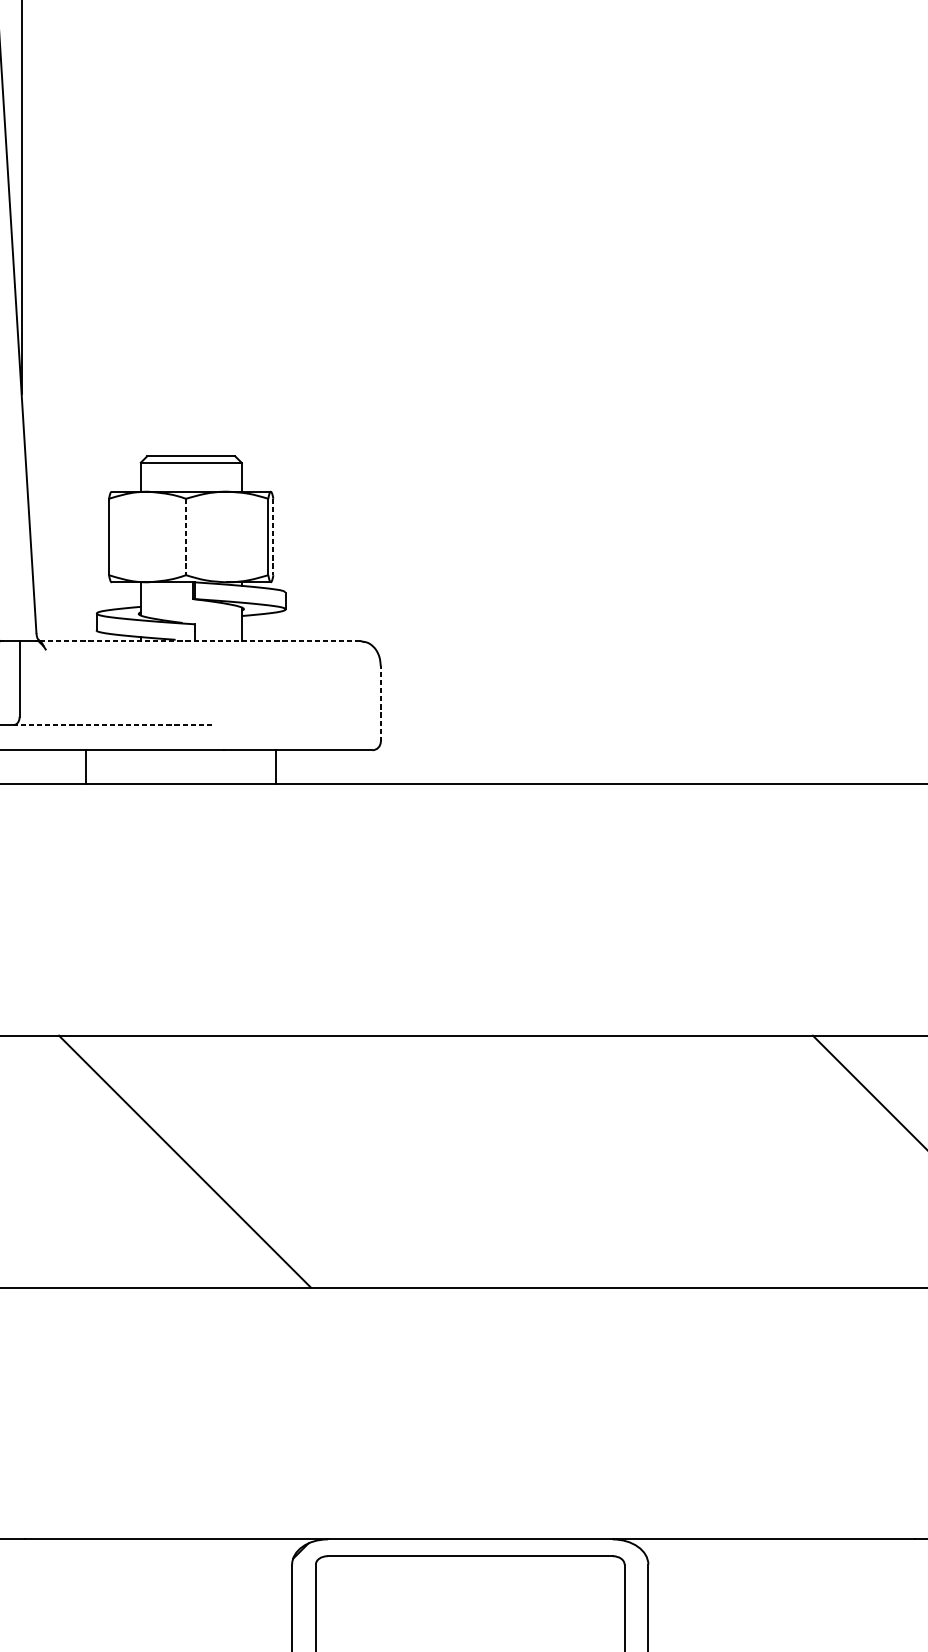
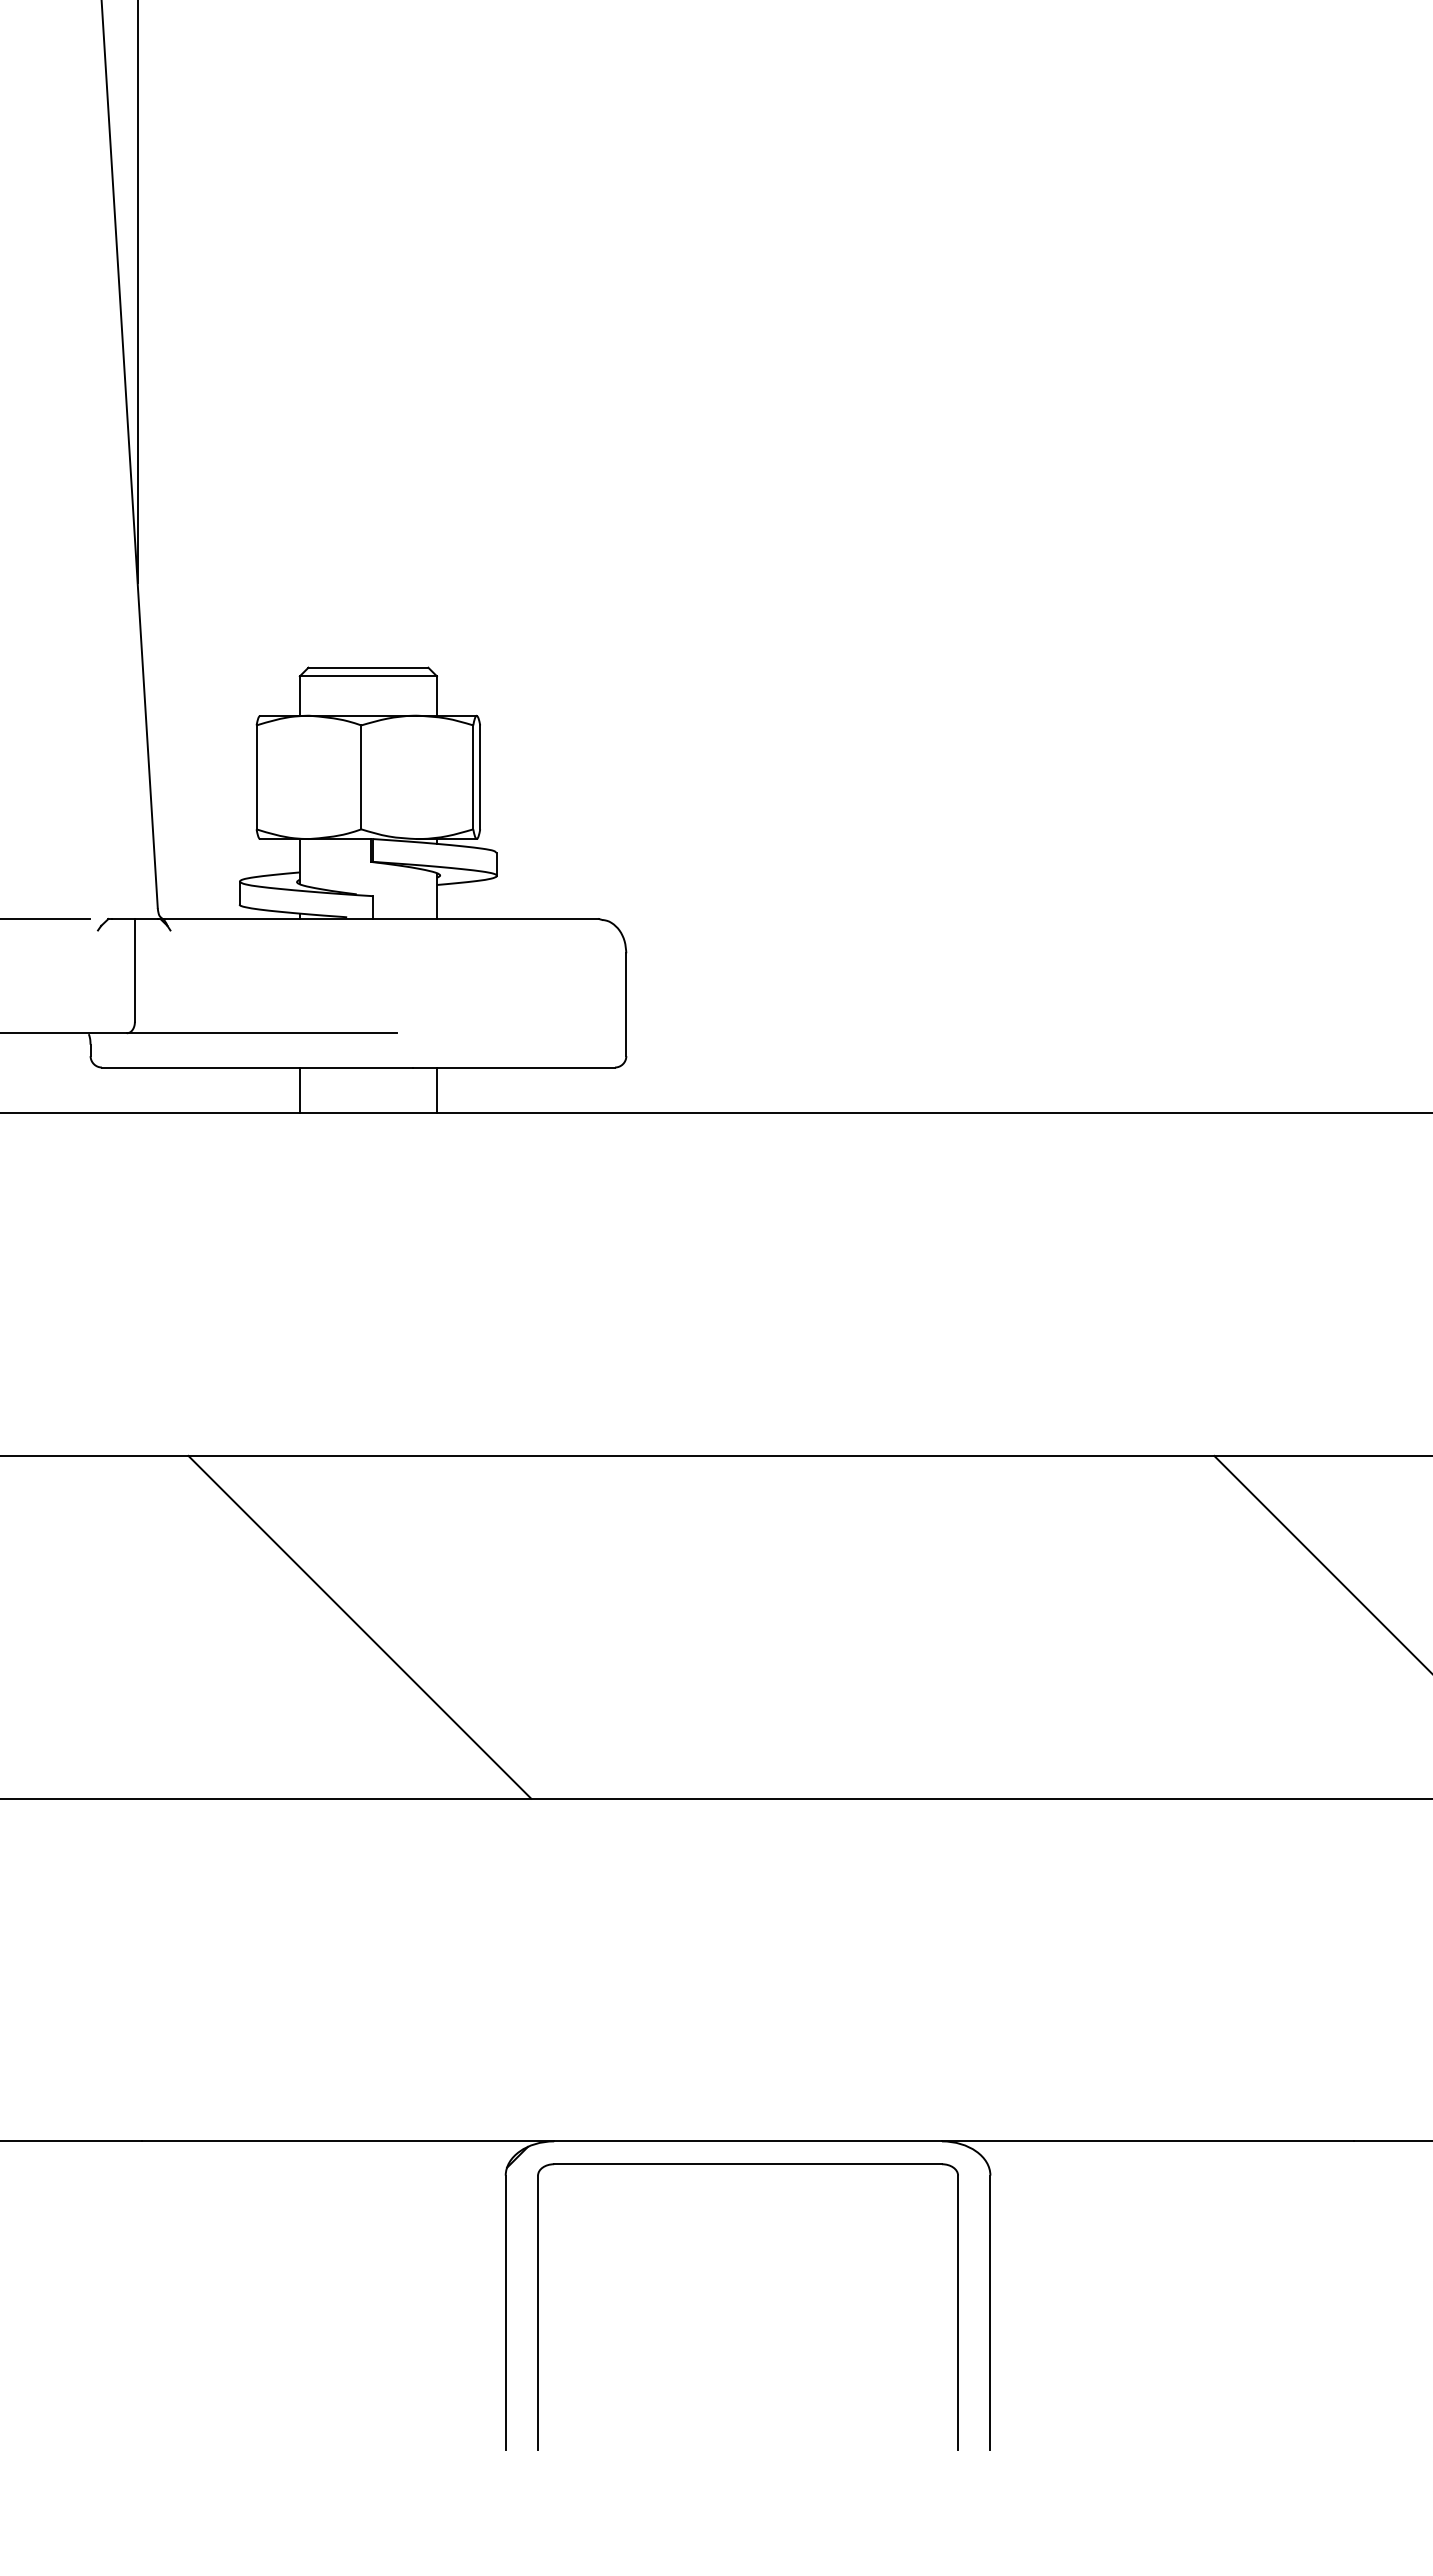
line: (186, 537) -> (361, 777), dashed -> solid
line: (273, 537) -> (480, 777), dashed -> solid
line: (200, 641) -> (381, 919), dashed -> solid
line: (380, 703) -> (626, 1004), dashed -> solid
line: (112, 725) -> (261, 1033), dashed -> solid
line: (85, 767) -> (299, 1090), moved
line: (275, 767) -> (436, 1090), moved

